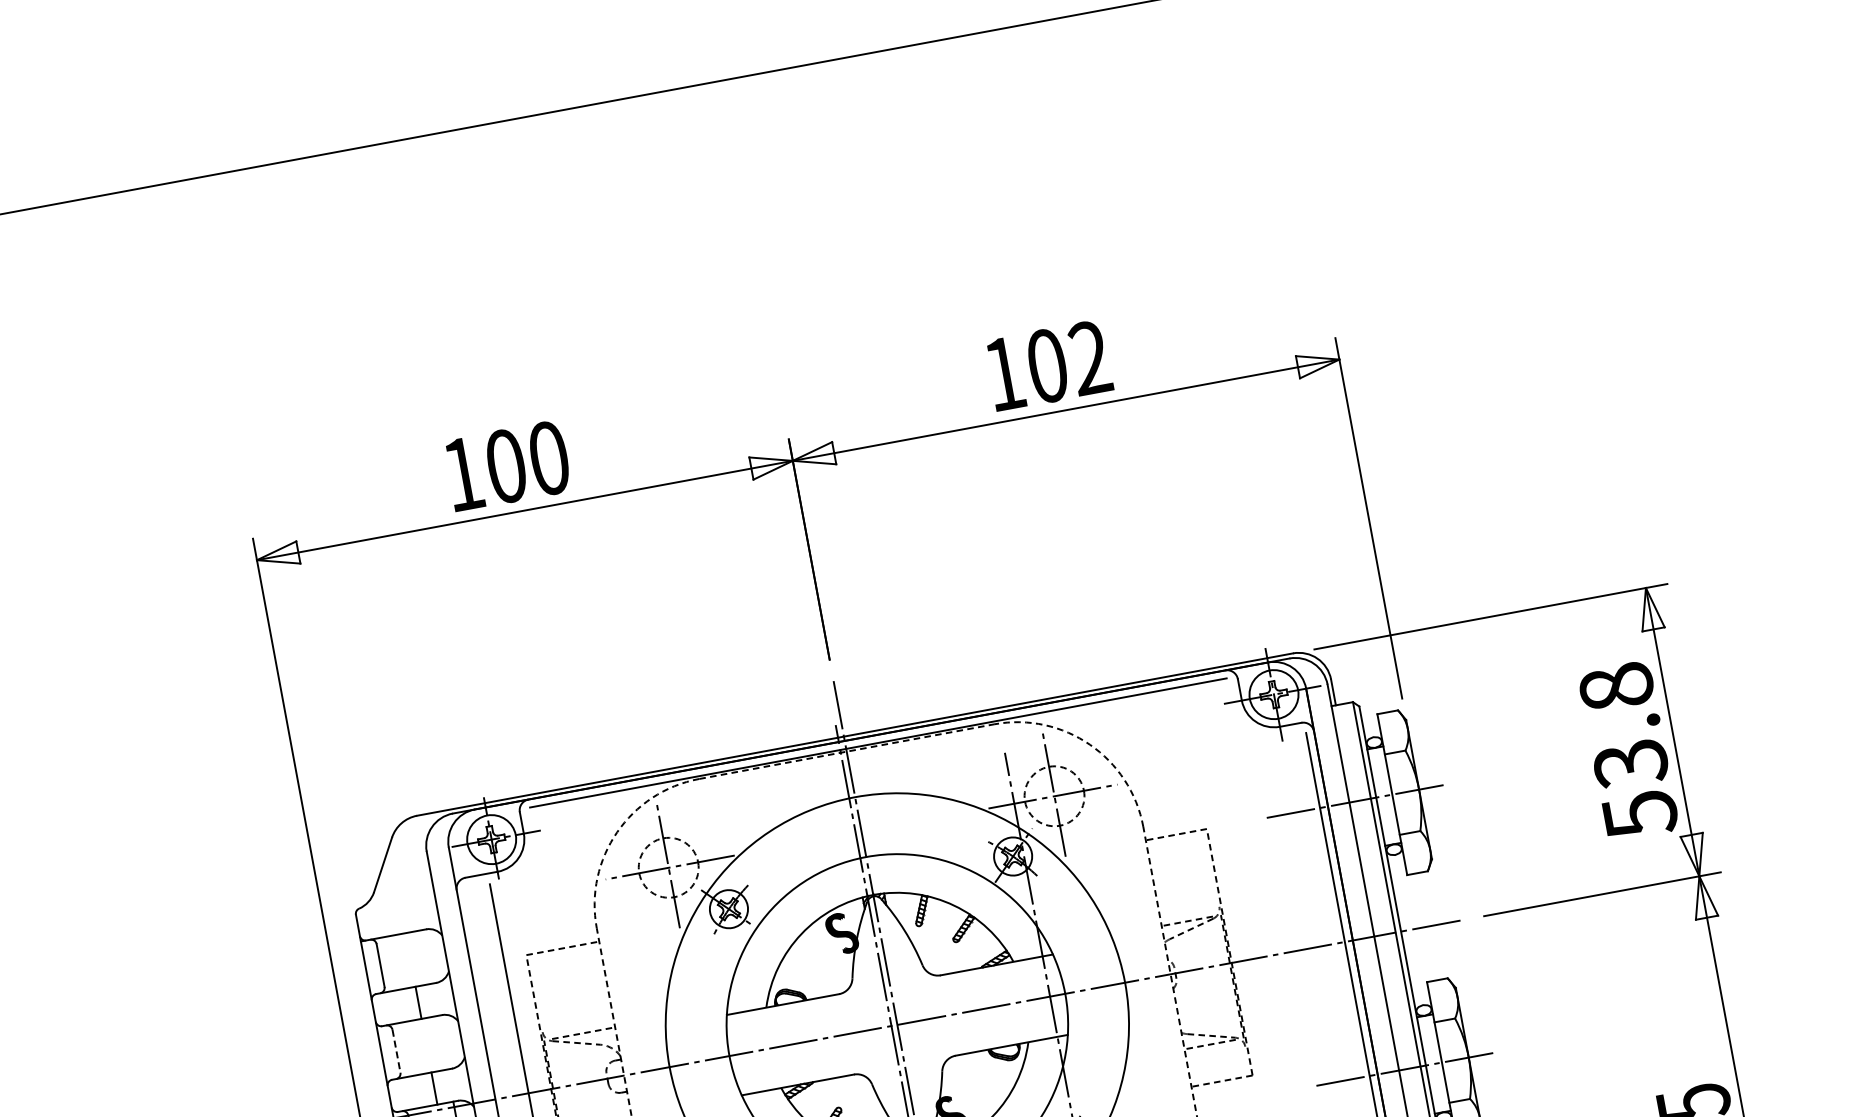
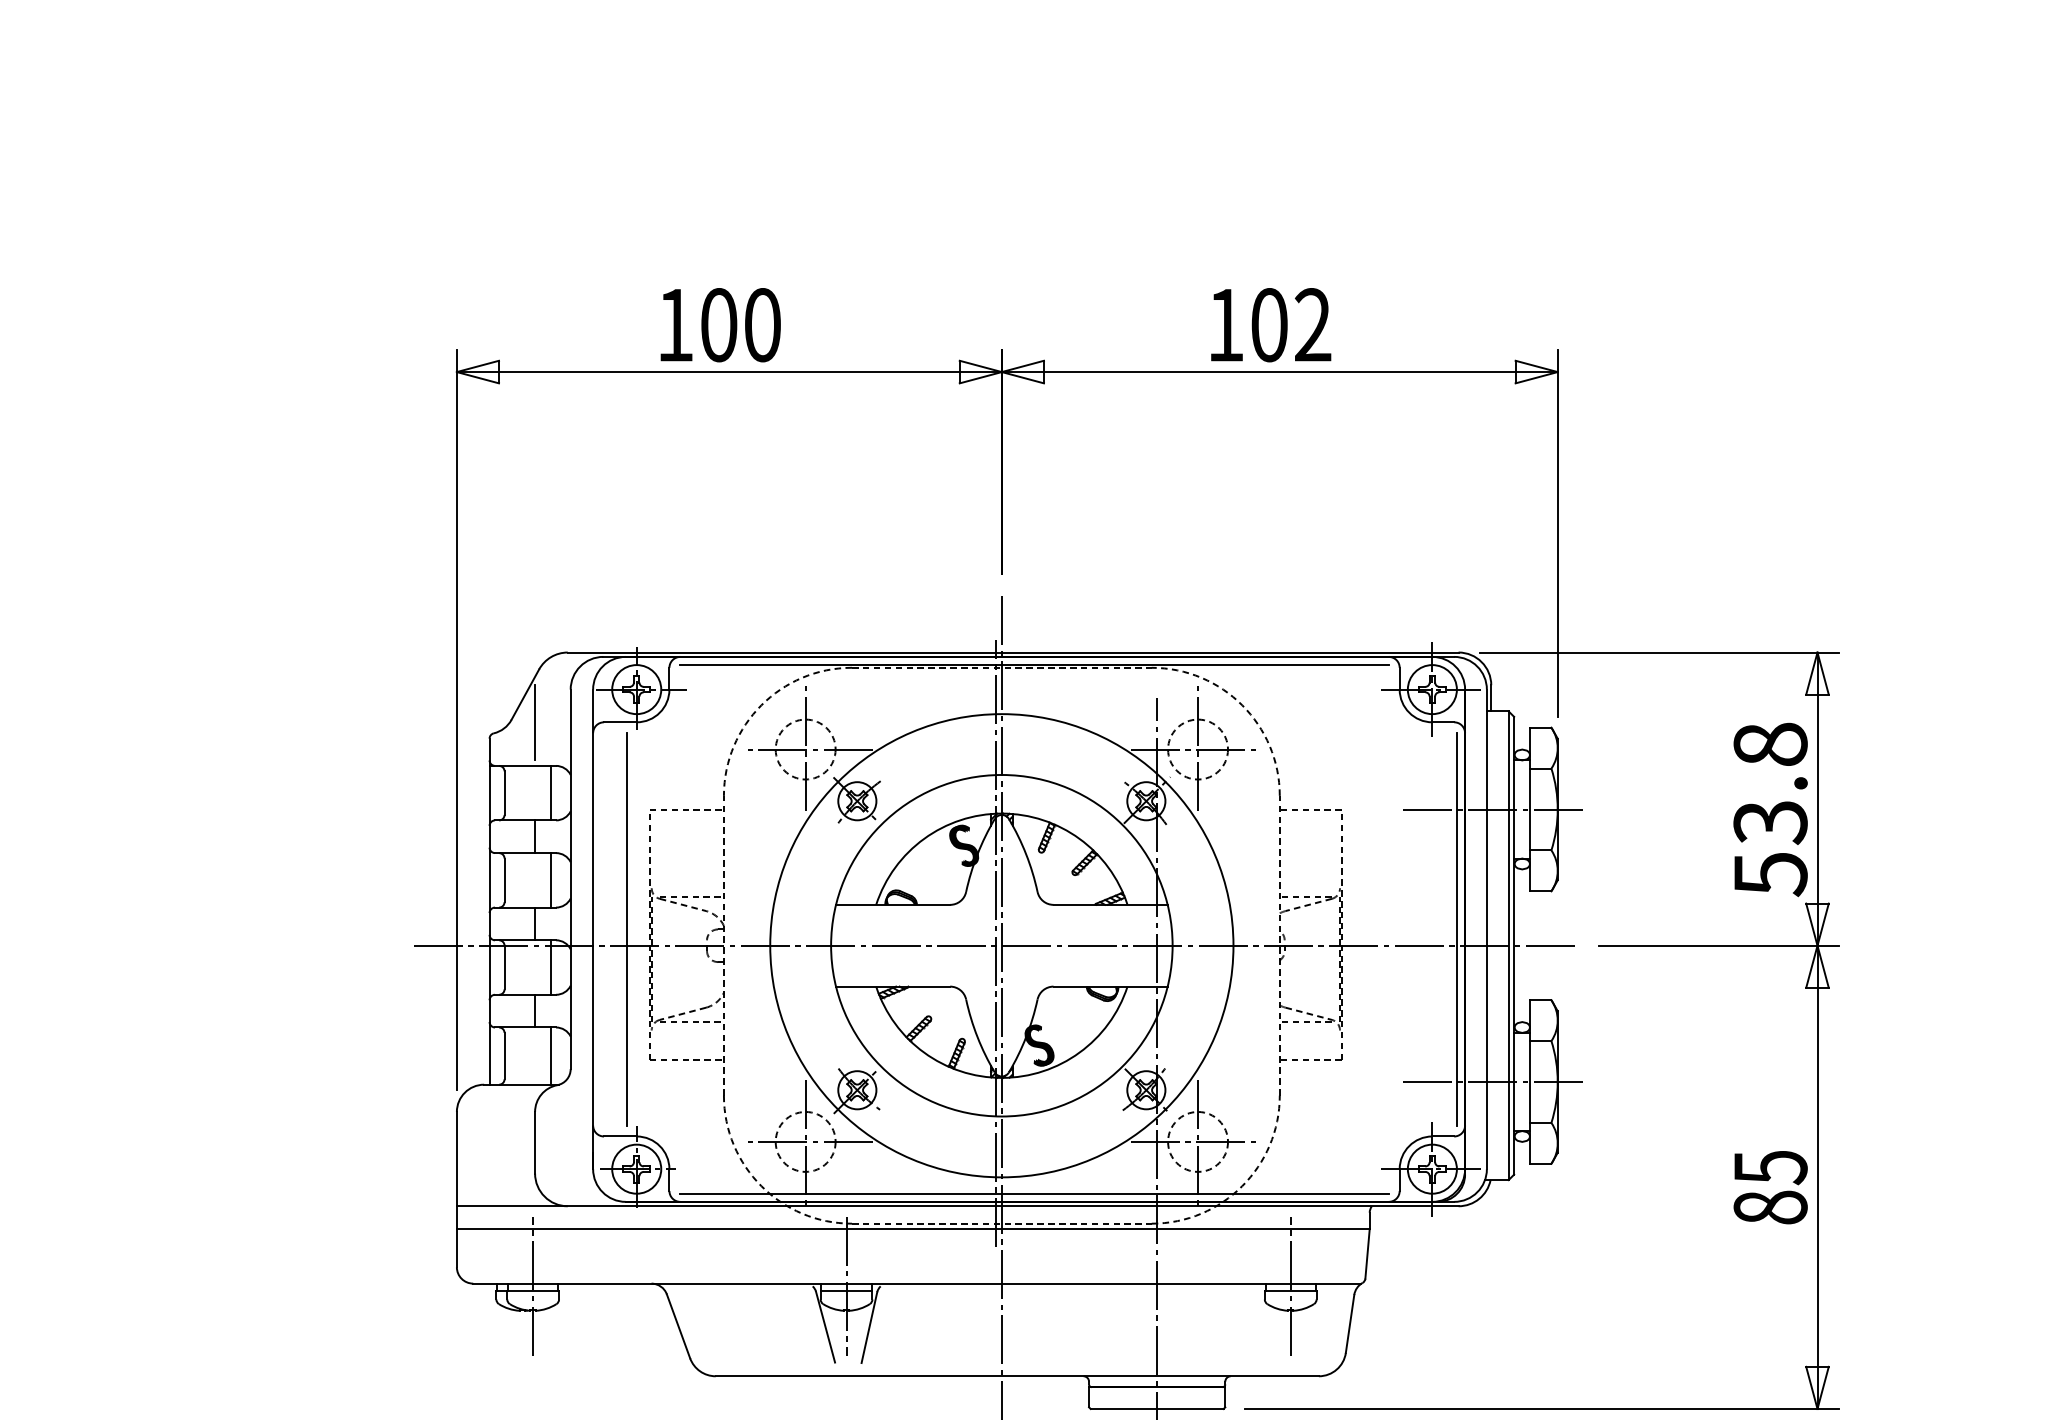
line: (398, 890) -> (535, 722), added
line: (426, 956) -> (551, 792), added
line: (442, 1042) -> (551, 880), added
line: (396, 1051) -> (504, 880), dashed -> solid

